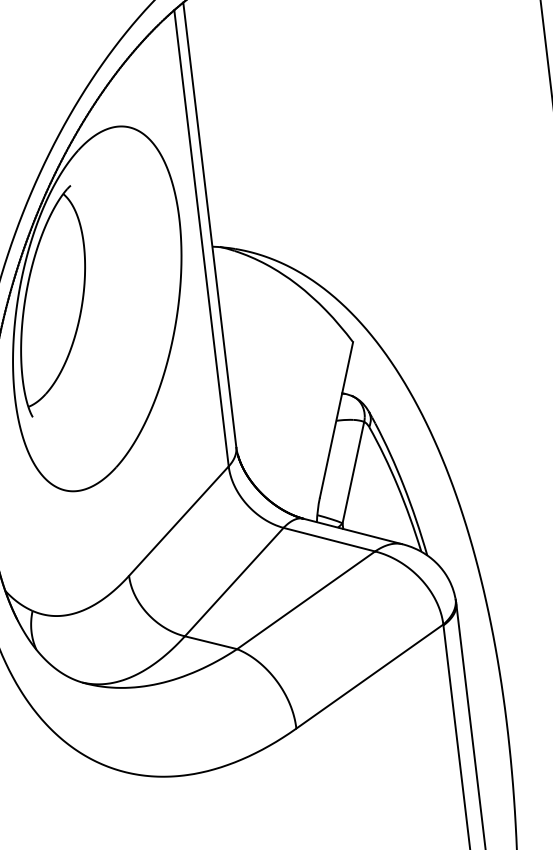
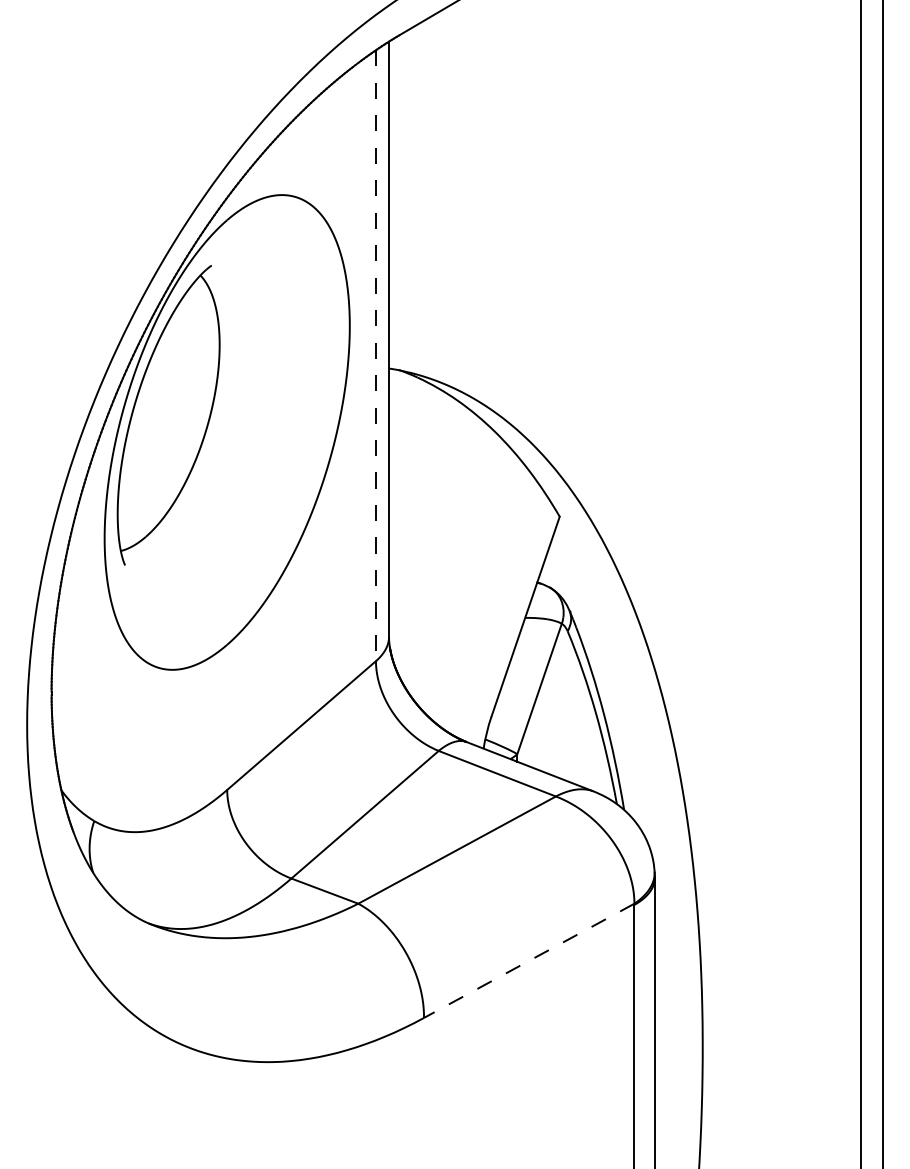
line: (201, 238) -> (375, 356), solid -> dashed
line: (370, 676) -> (529, 960), solid -> dashed

